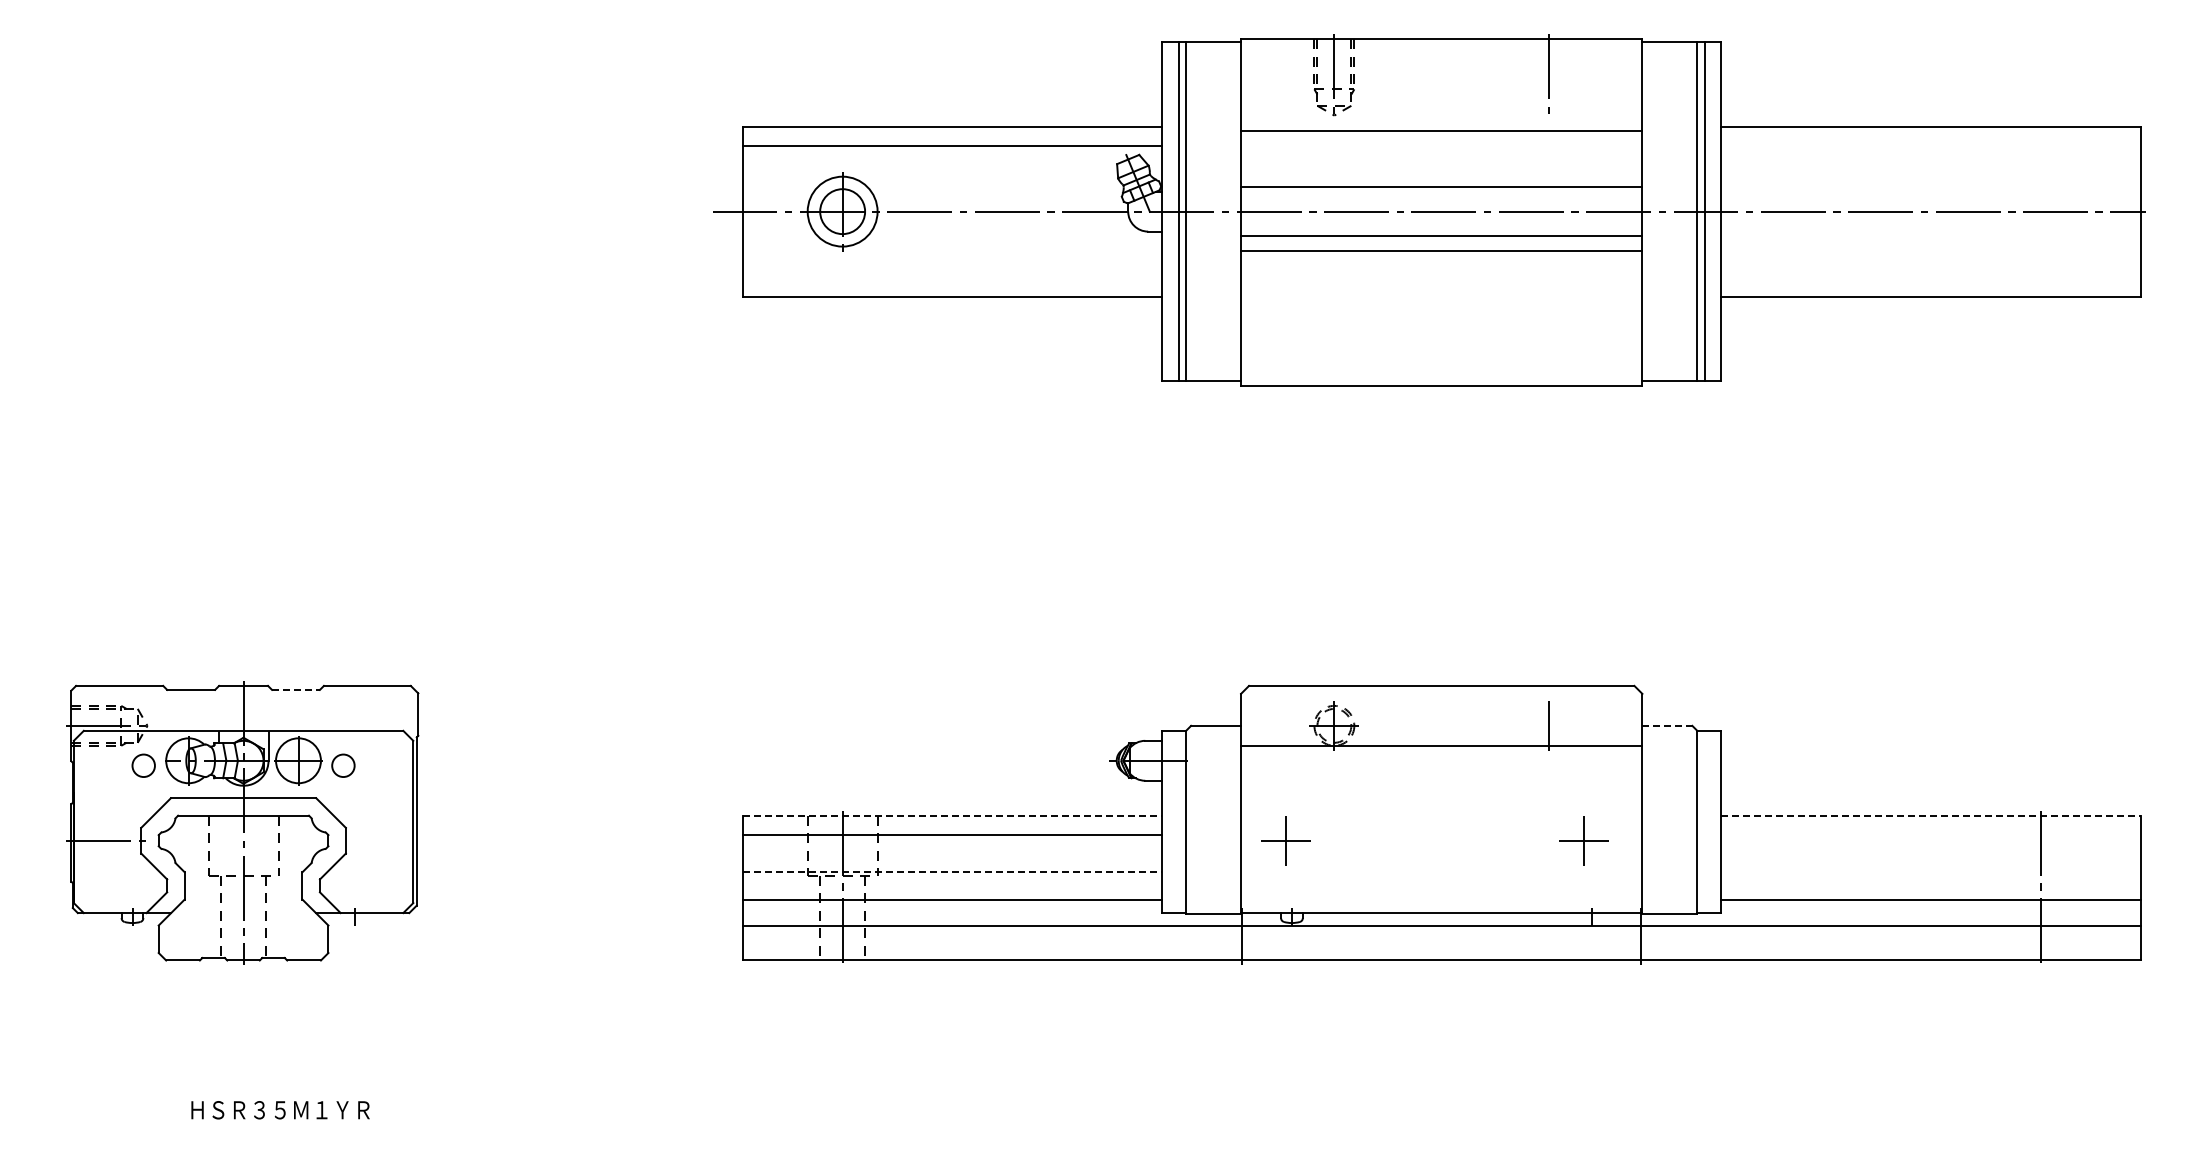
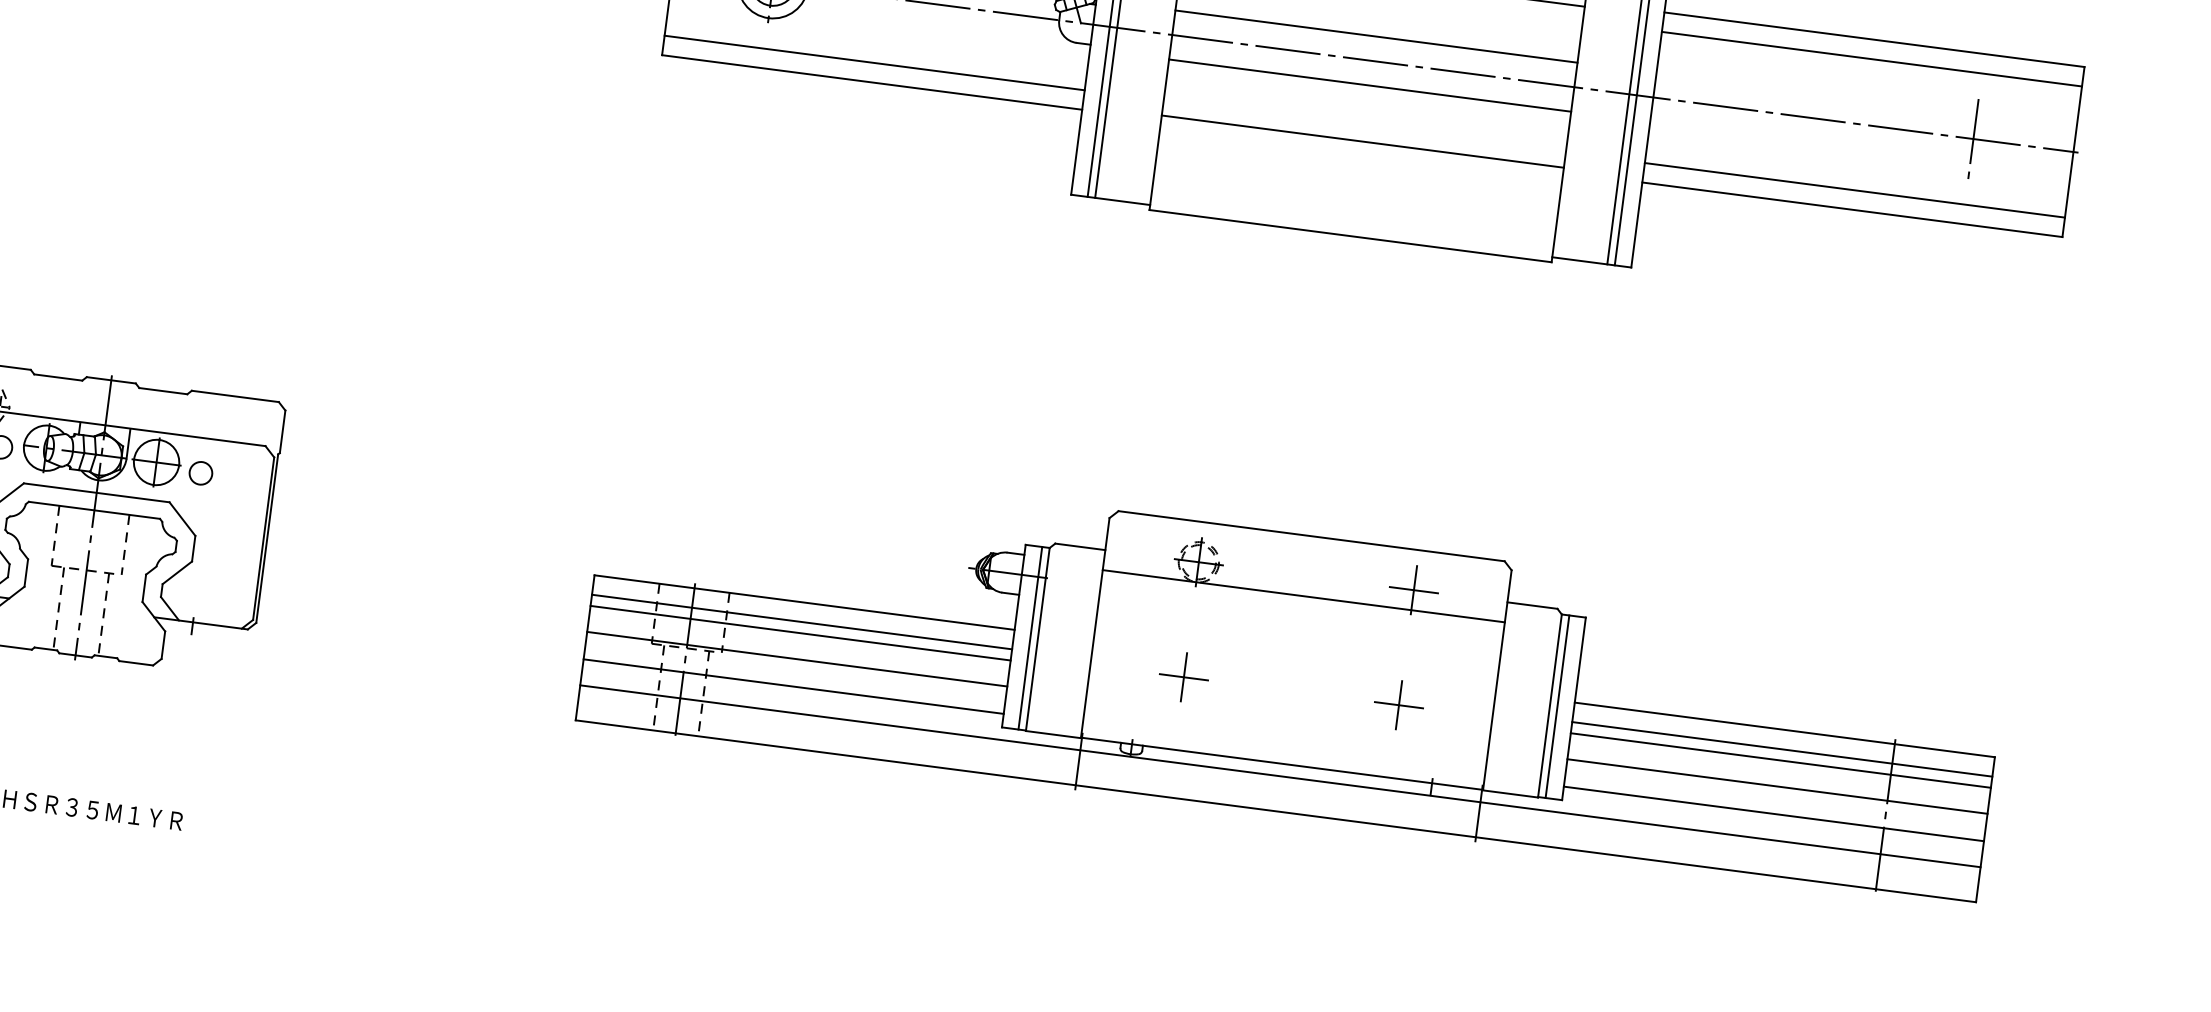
line: (1930, 146) -> (1871, 59), added
line: (2040, 211) -> (1973, 138), added
line: (1441, 251) -> (1362, 142), moved
line: (952, 277) -> (874, 63), added
line: (1930, 277) -> (1854, 190), added
line: (296, 689) -> (163, 390), dashed -> solid
line: (1549, 725) -> (1414, 589), added
line: (1667, 725) -> (1532, 605), dashed -> solid
line: (952, 815) -> (804, 602), dashed -> solid
line: (1930, 815) -> (1784, 729), dashed -> solid
line: (1178, 821) -> (1030, 637), added
line: (1704, 821) -> (1557, 706), added
line: (1930, 835) -> (1781, 749), added
part: (1285, 840) -> (1183, 676), moved
part: (1583, 840) -> (1398, 704), moved
line: (952, 846) -> (800, 633), added
line: (1930, 846) -> (1780, 760), added
line: (952, 872) -> (797, 659), dashed -> solid
line: (1930, 872) -> (1776, 786), added

